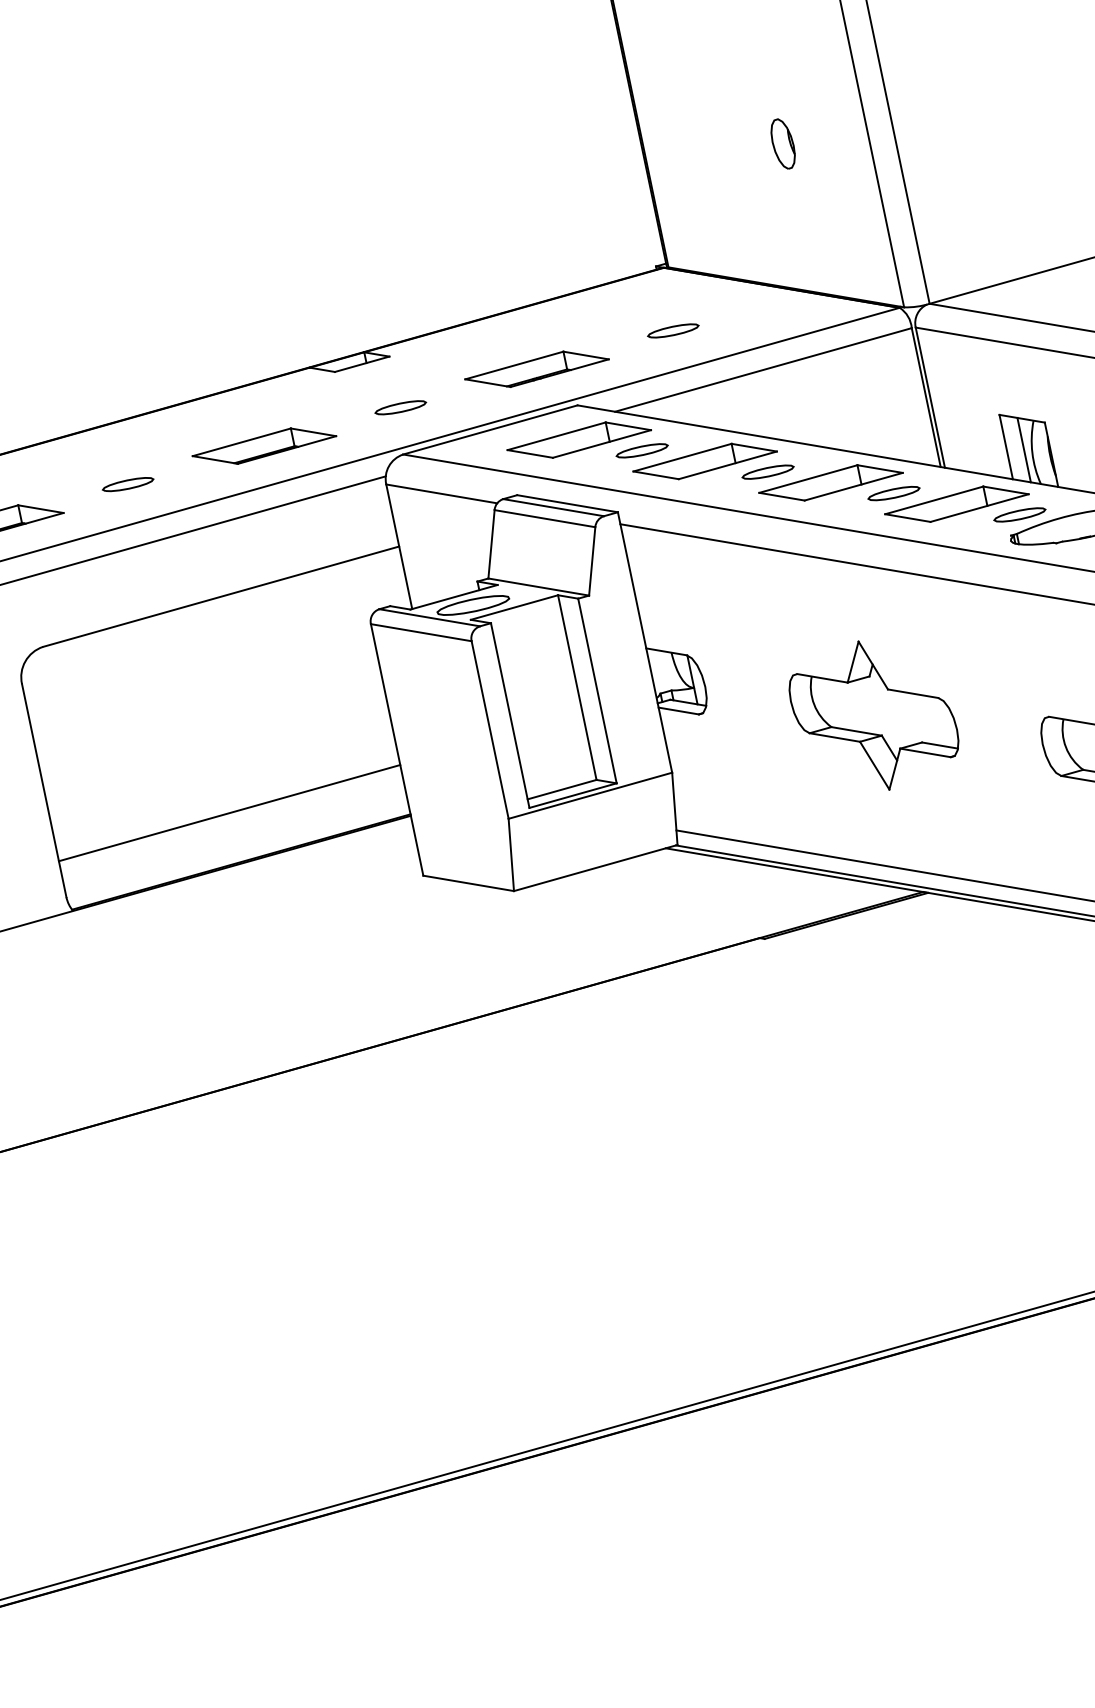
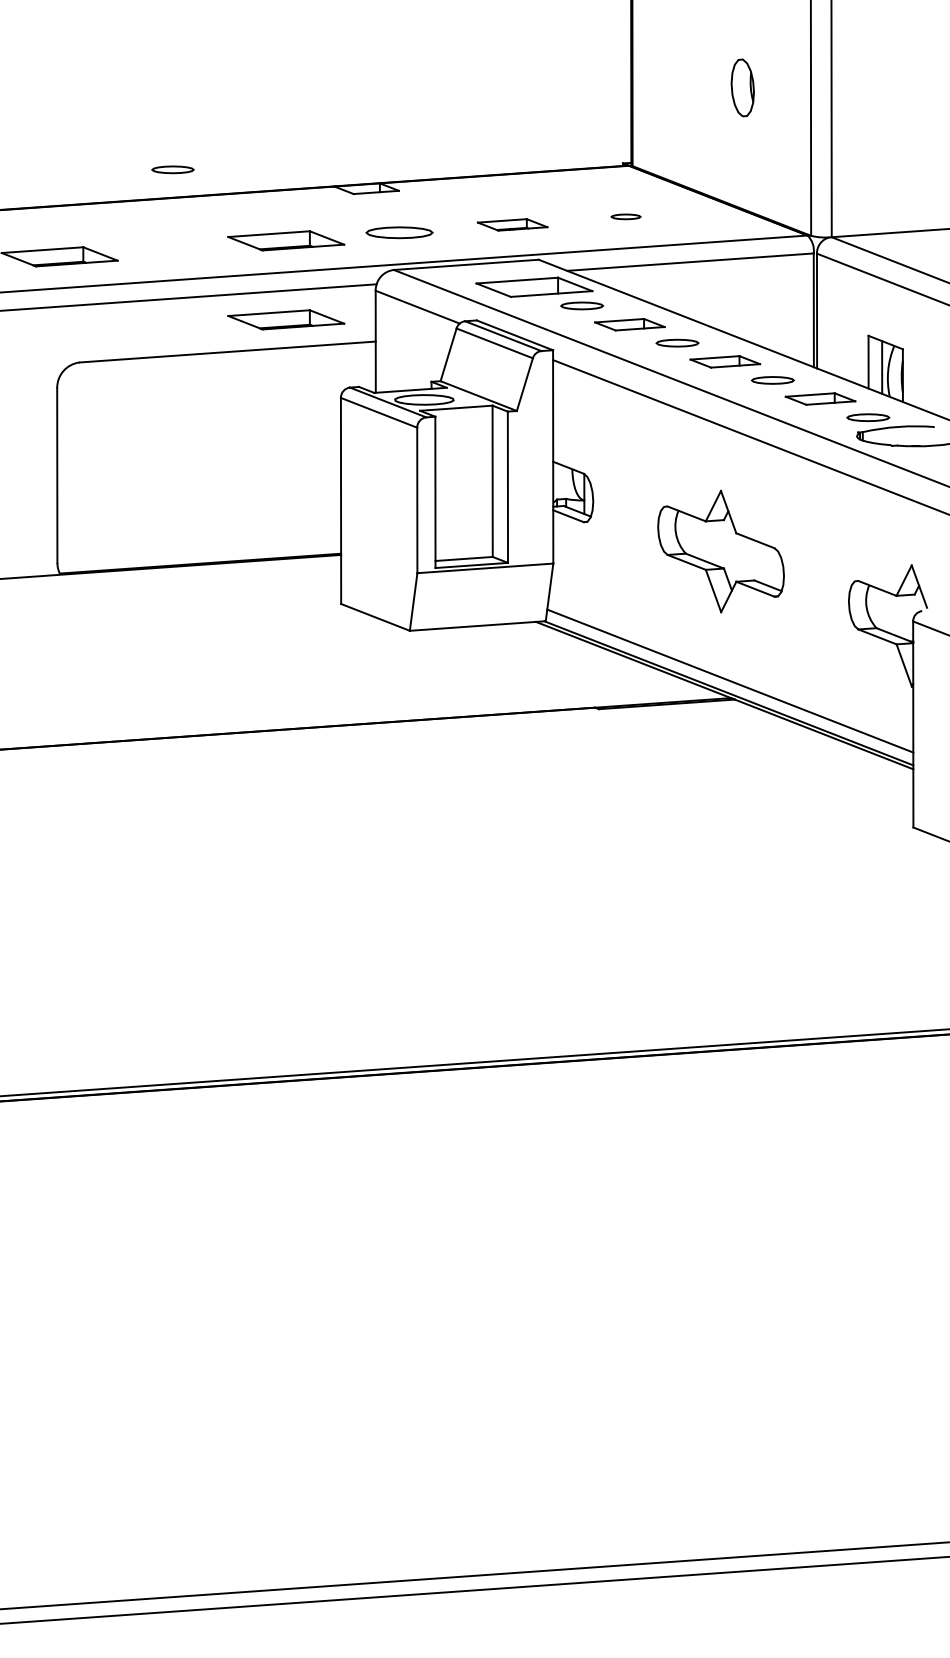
part: (782, 143) -> (742, 87), size x1.4
part: (672, 330) -> (625, 216), size x0.7
part: (536, 368) -> (512, 224), size x0.6
part: (400, 407) -> (399, 232), size x1.6
part: (704, 461) -> (629, 324), size x0.6
part: (831, 482) -> (725, 361), size x0.6
part: (127, 484) -> (172, 169), moved
part: (956, 503) -> (820, 398), size x0.6
part: (284, 542) -> (286, 319), added
line: (229, 813) -> (199, 523), removed

